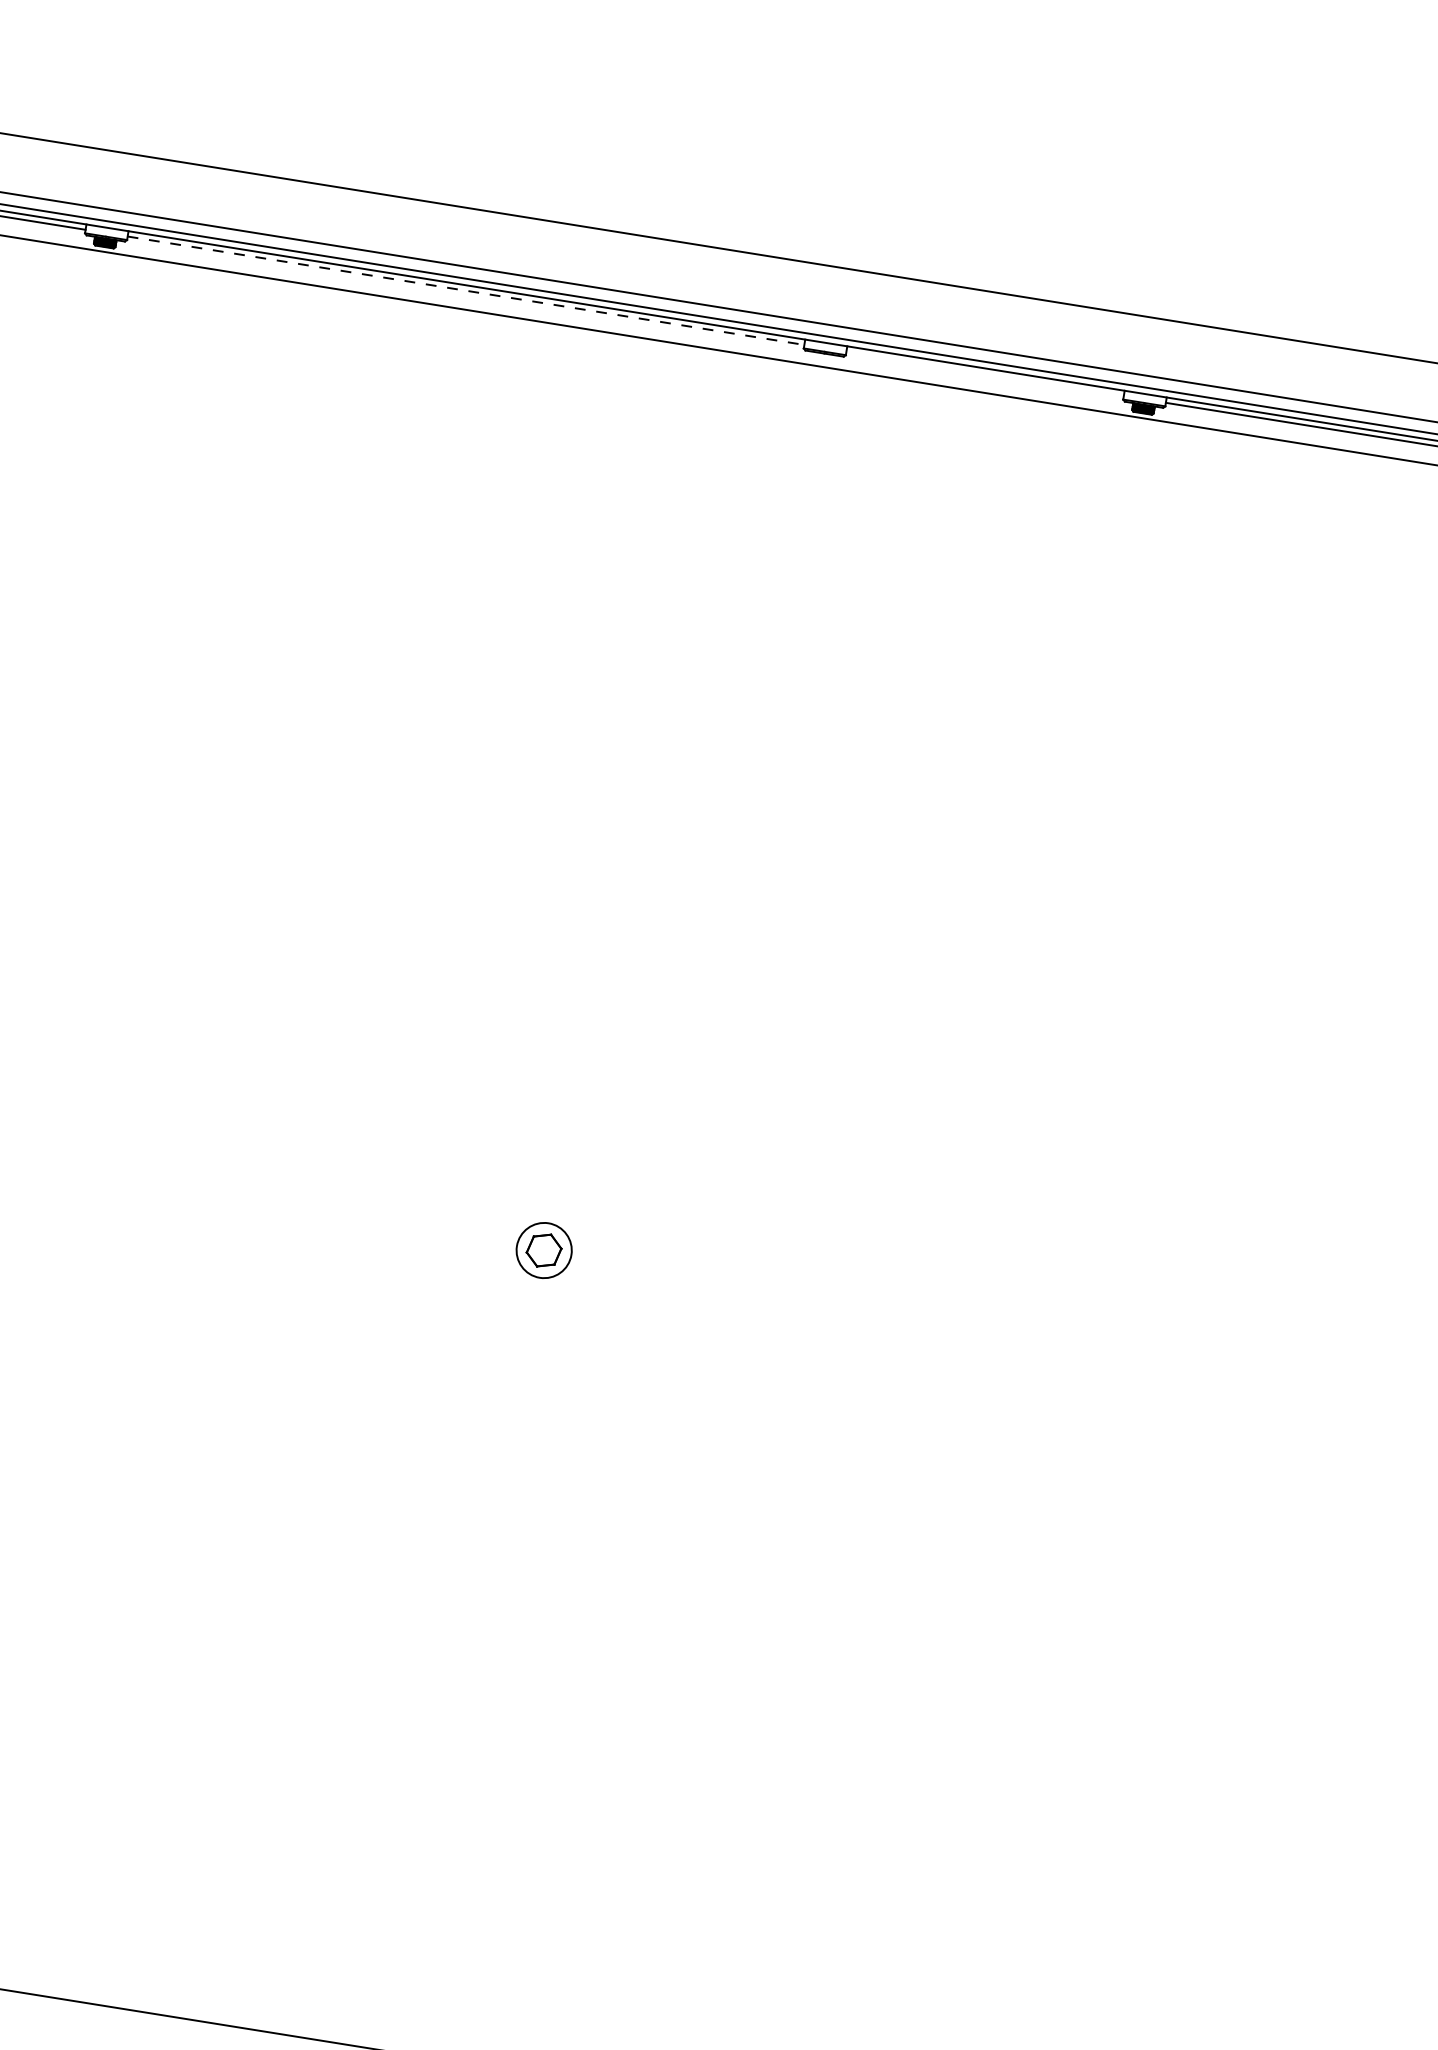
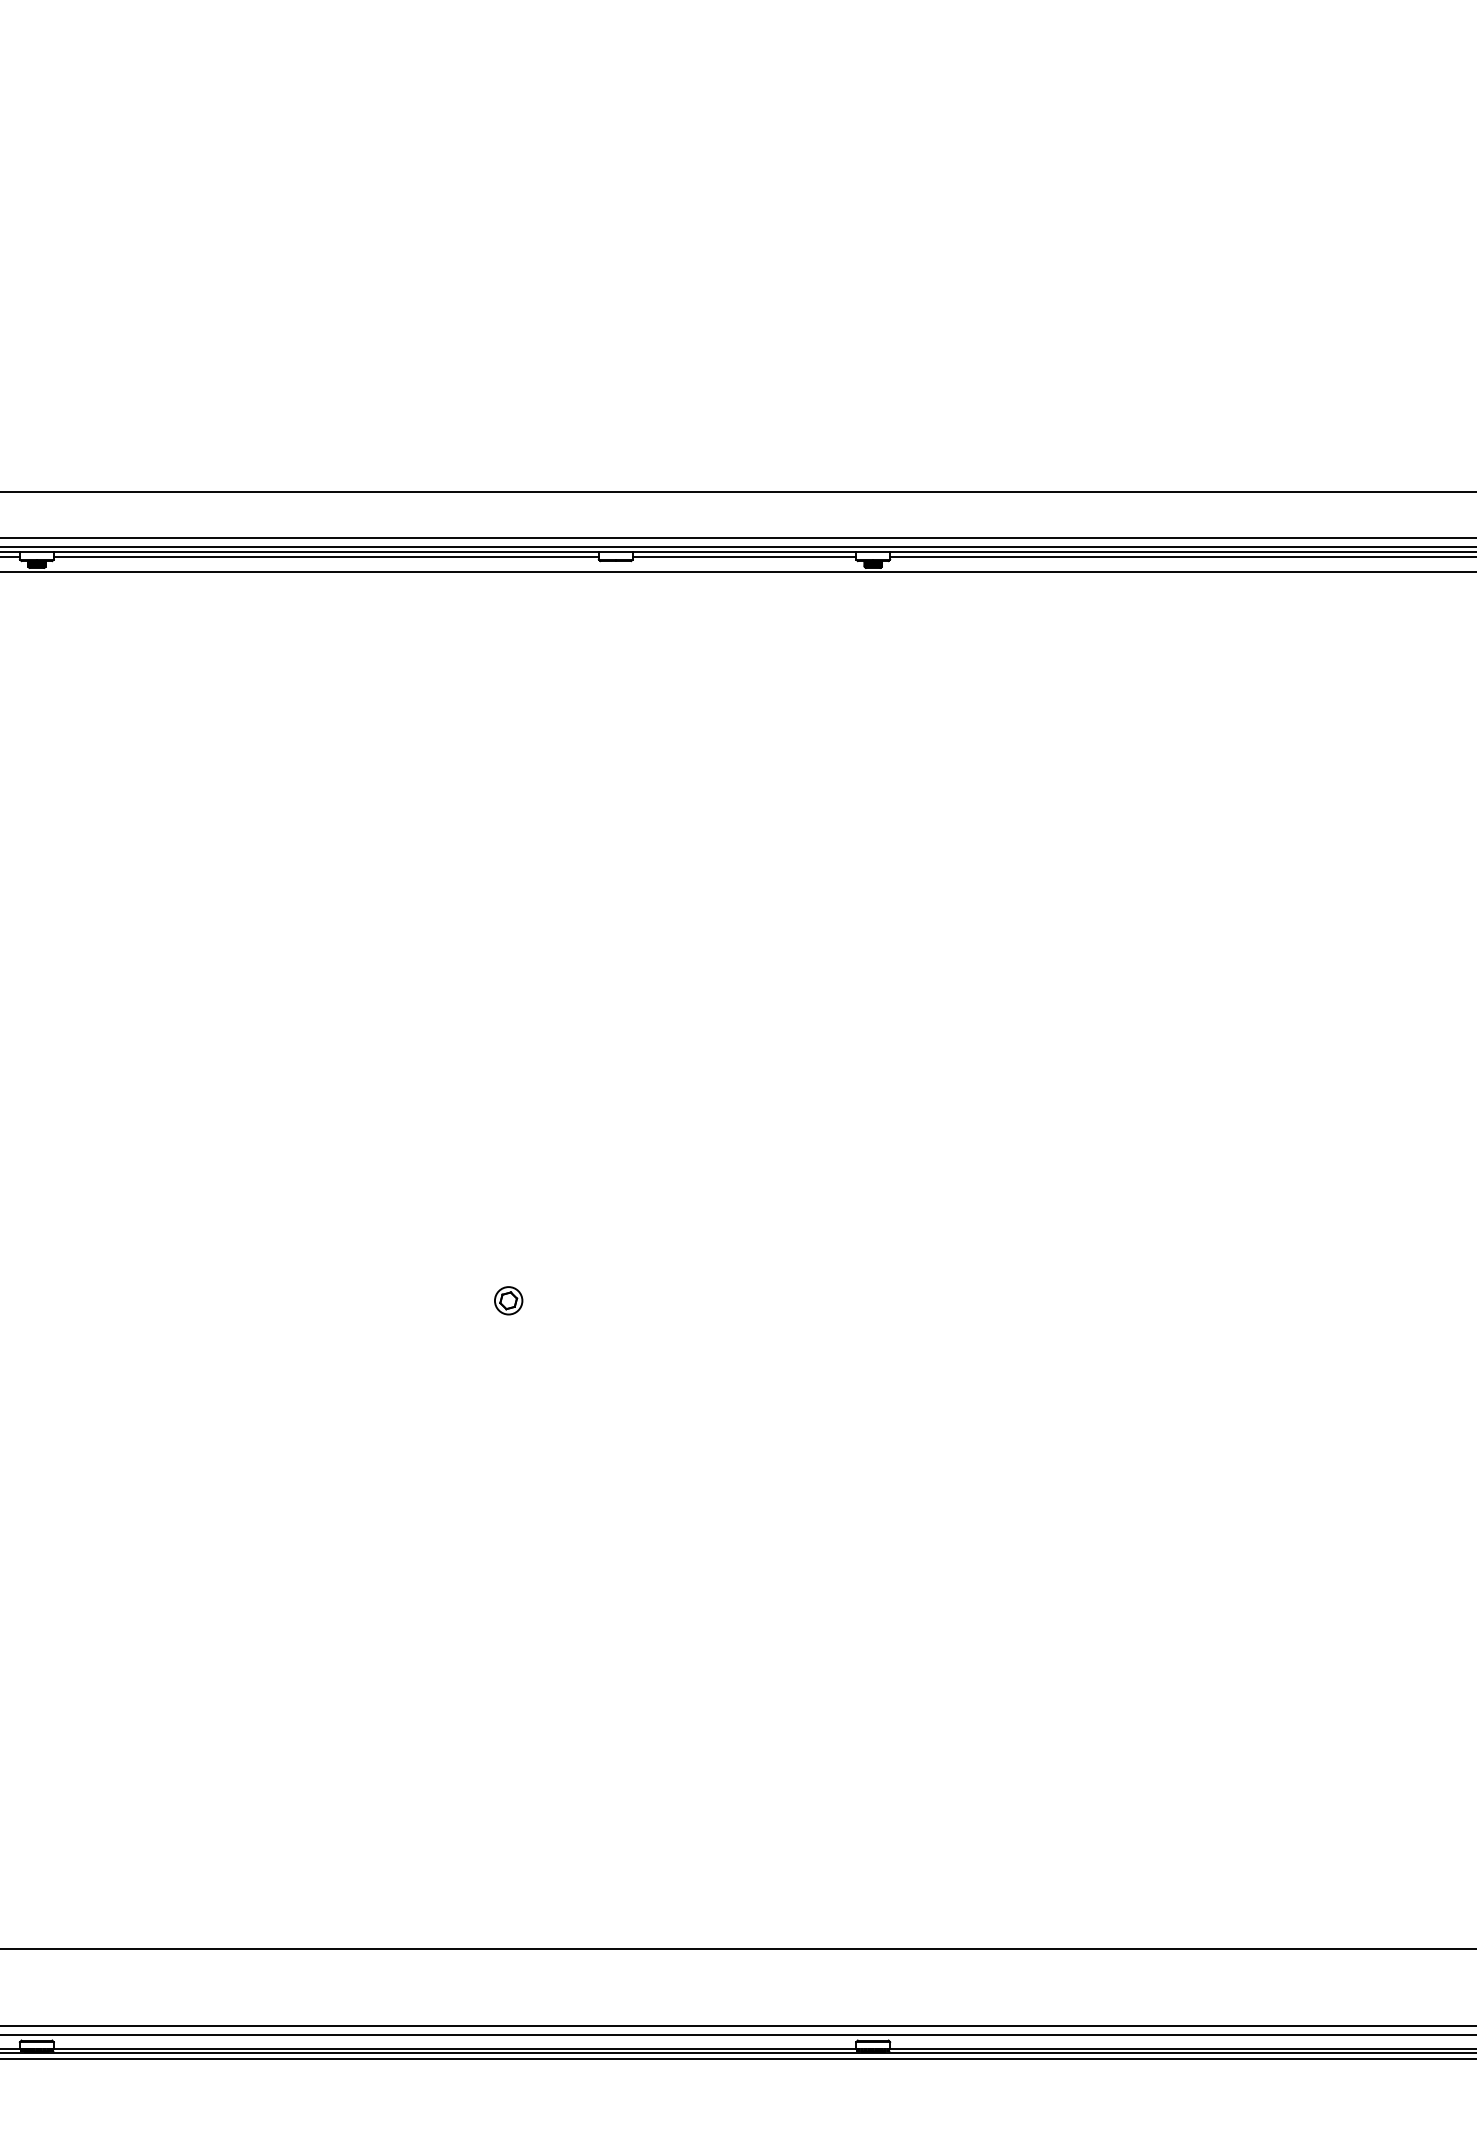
line: (466, 290) -> (326, 556), dashed -> solid
line: (985, 373) -> (744, 556), added
part: (544, 1250) -> (508, 1300), size x0.62

